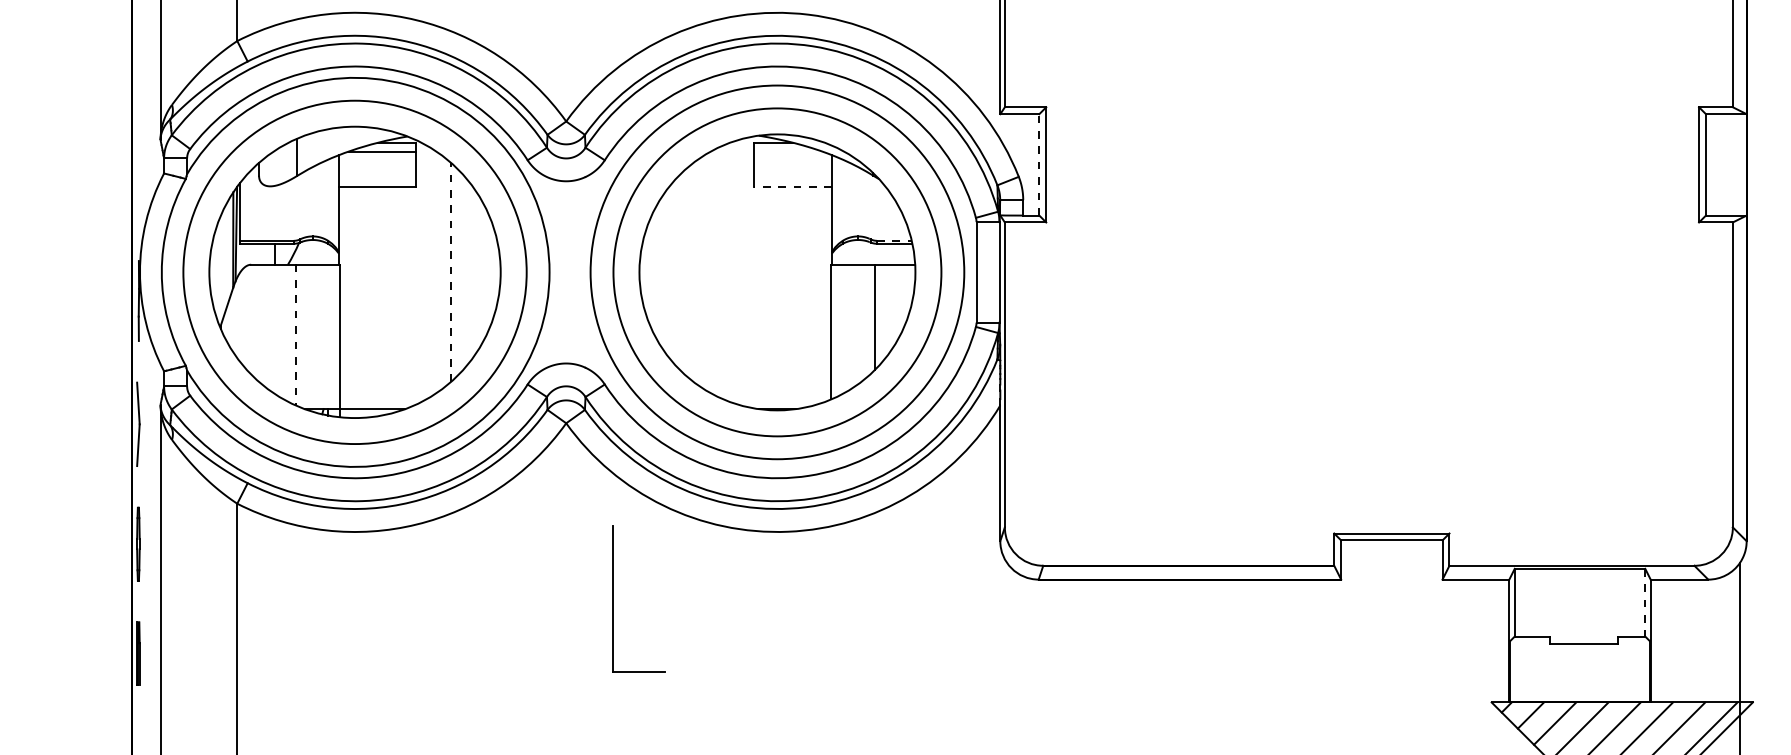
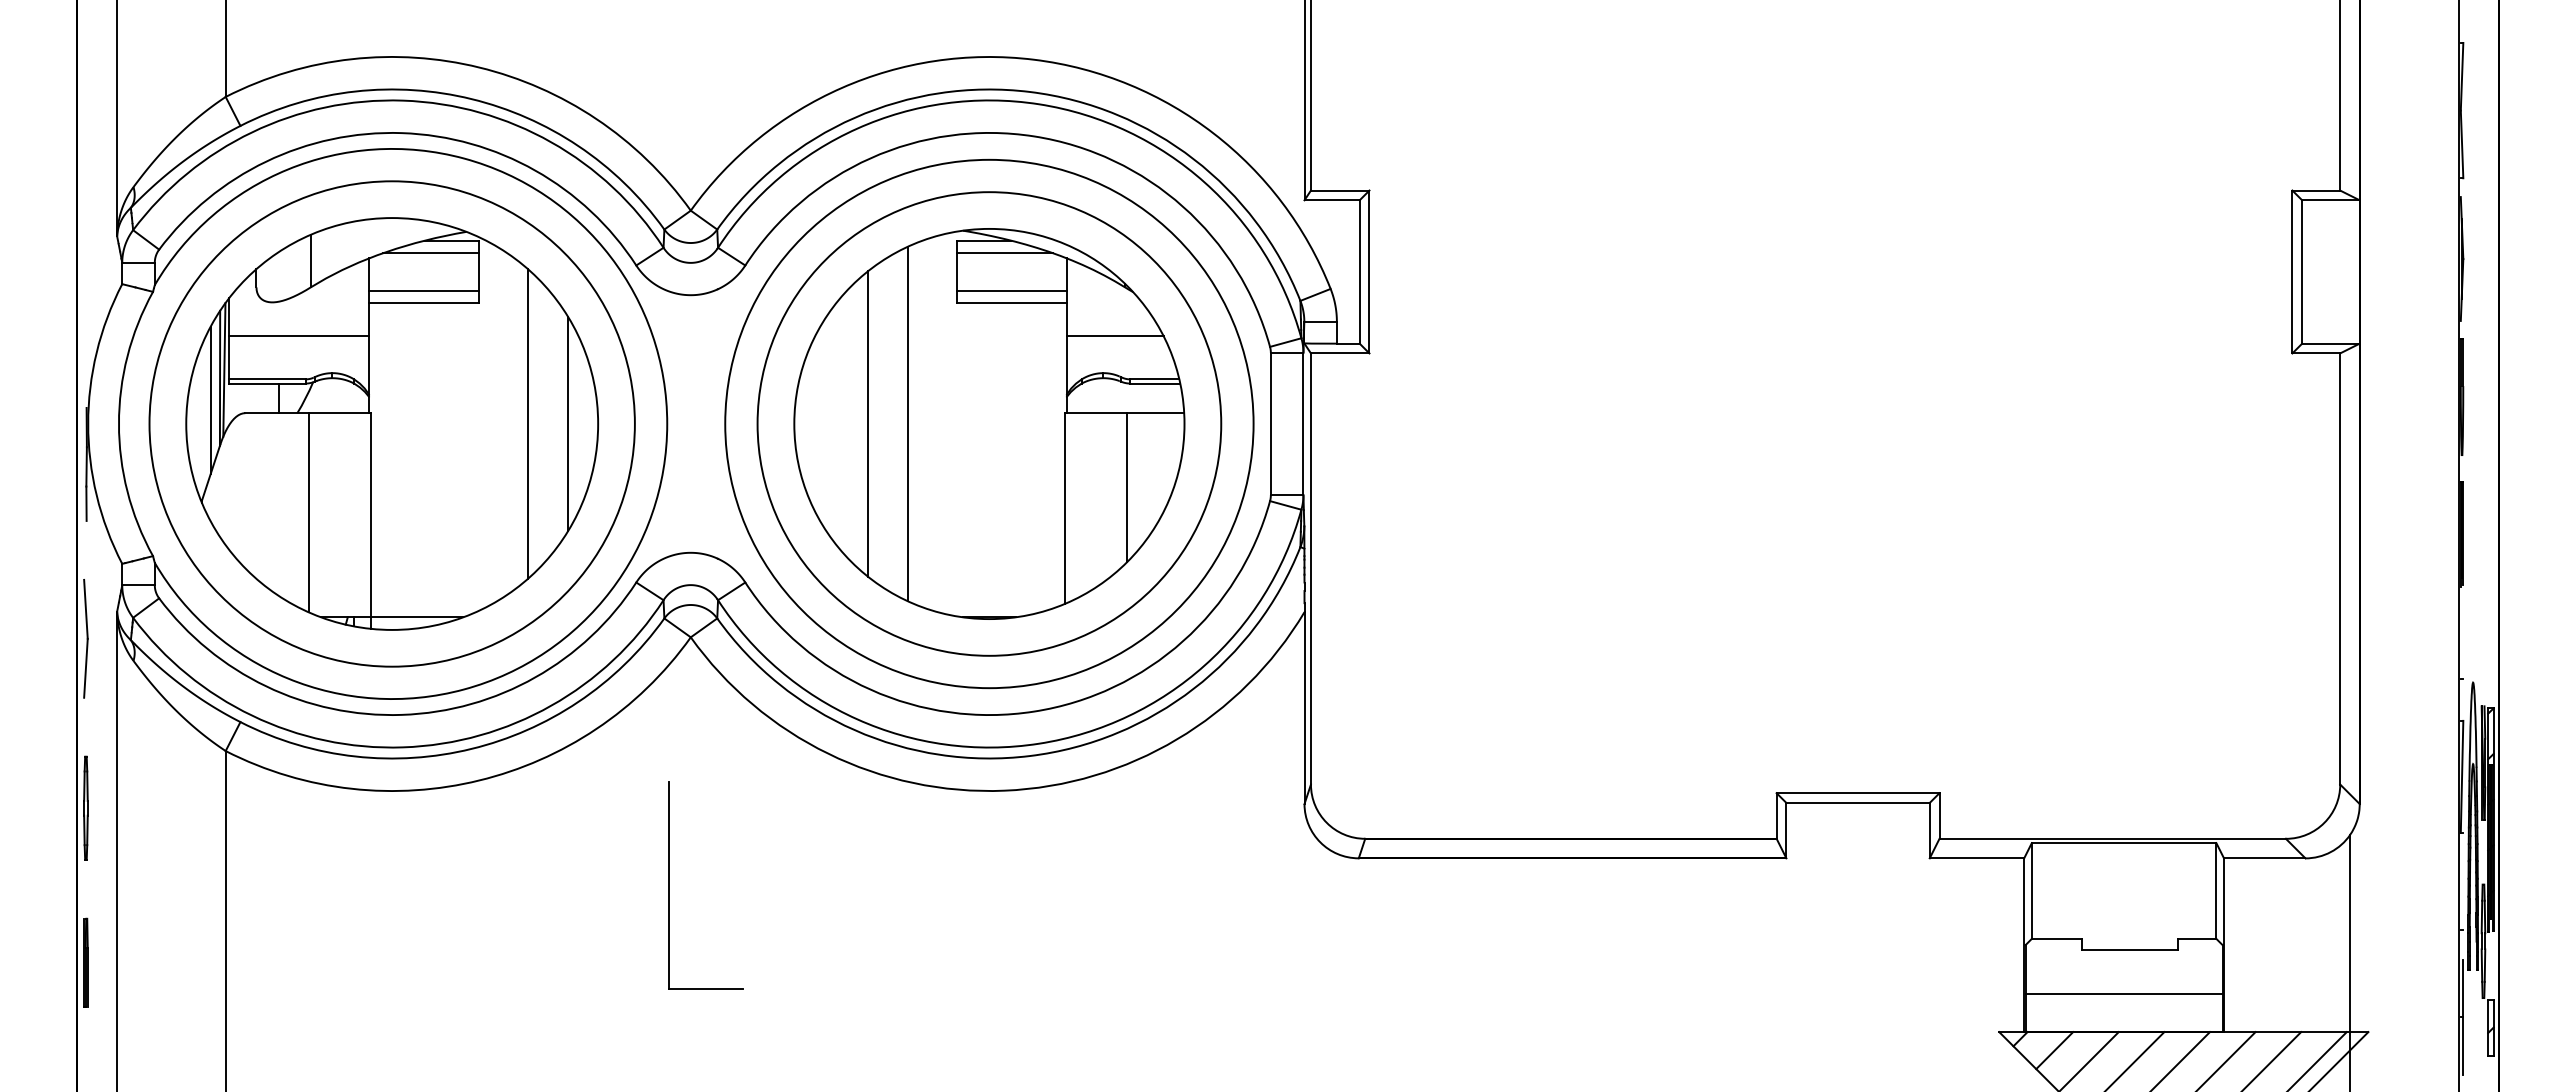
line: (788, 151) -> (1004, 253), added
line: (1039, 164) -> (1359, 271), dashed -> solid
line: (377, 177) -> (424, 290), added
line: (793, 177) -> (1011, 290), added
line: (793, 187) -> (1011, 303), dashed -> solid
line: (289, 210) -> (299, 336), added
line: (865, 210) -> (1114, 336), added
line: (894, 240) -> (1155, 379), dashed -> solid
line: (226, 255) -> (210, 400), added
line: (450, 272) -> (527, 424), dashed -> solid
line: (479, 272) -> (567, 423), added
line: (691, 272) -> (868, 423), added
line: (719, 272) -> (907, 423), added
line: (295, 334) -> (308, 512), dashed -> solid
part: (613, 598) -> (669, 885), moved
line: (1645, 603) -> (2216, 891), dashed -> solid
line: (1579, 675) -> (2123, 994), added

